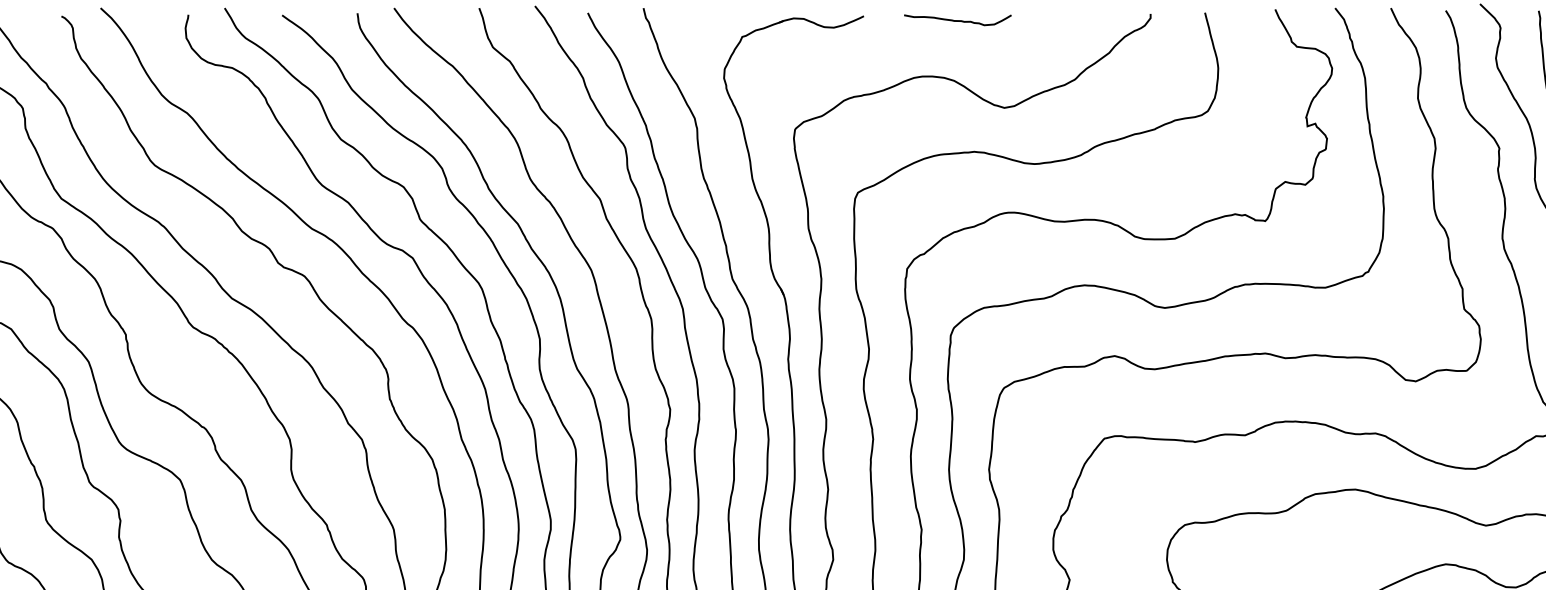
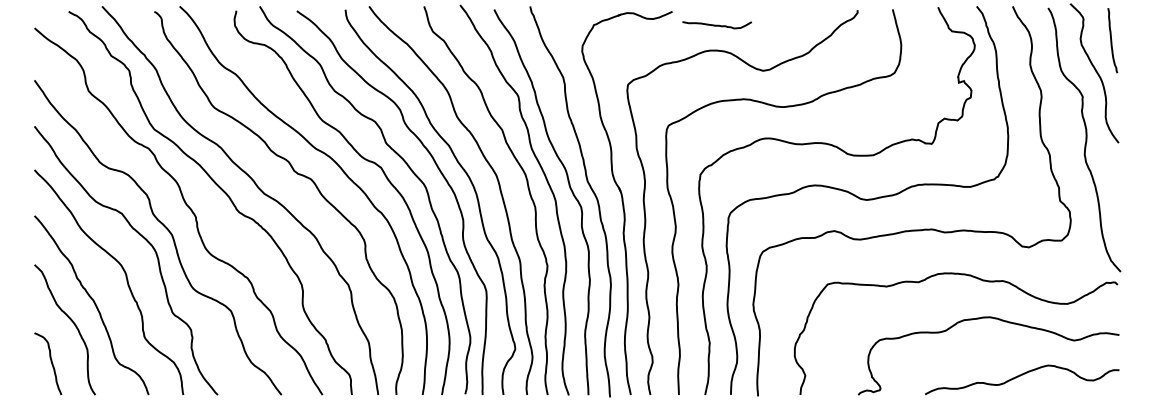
curve: (956, 20) -> (716, 25), moved

